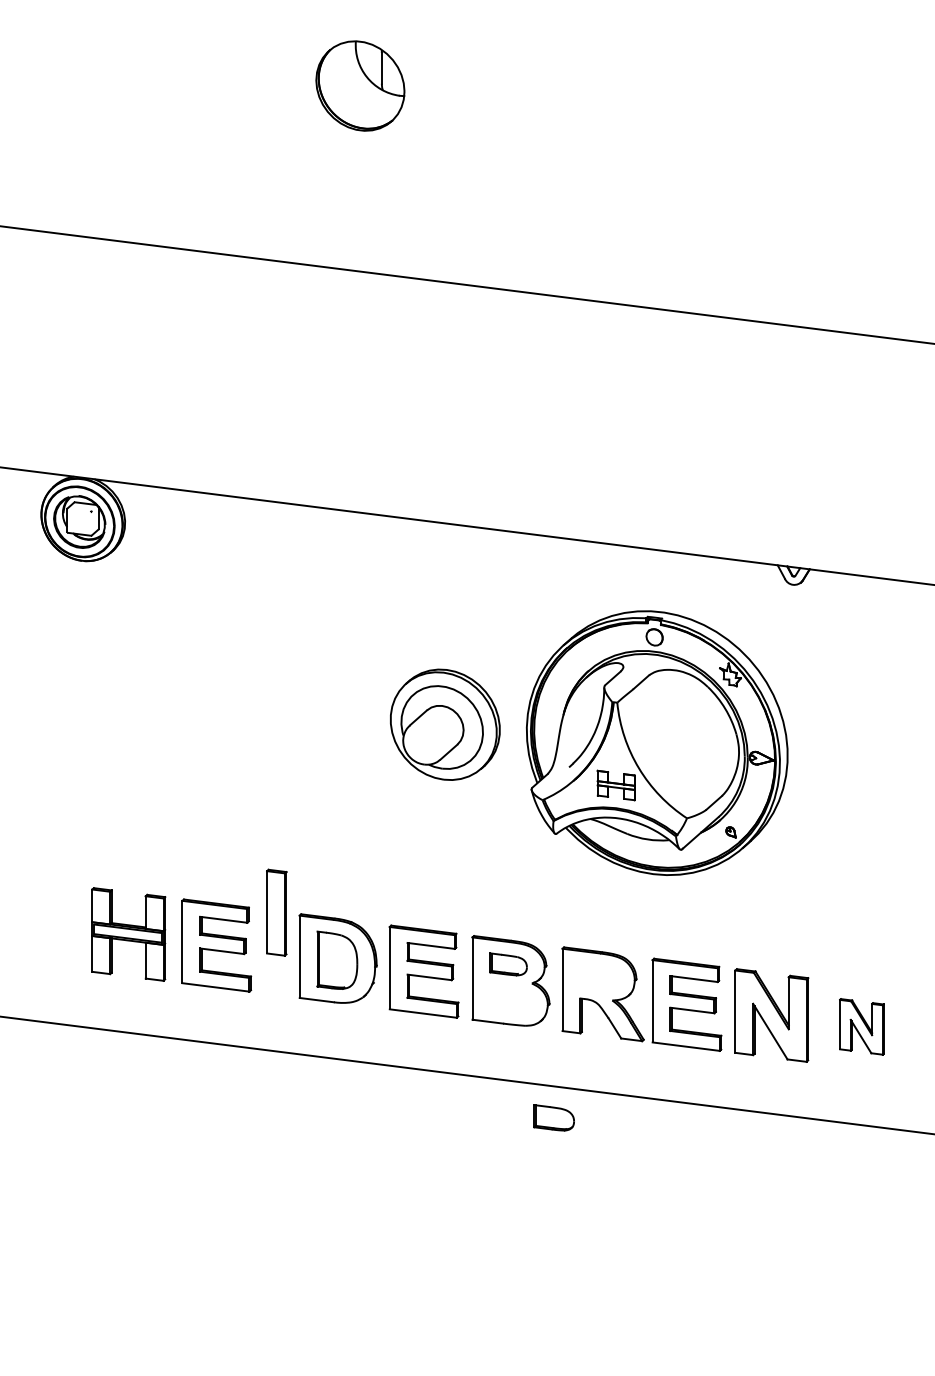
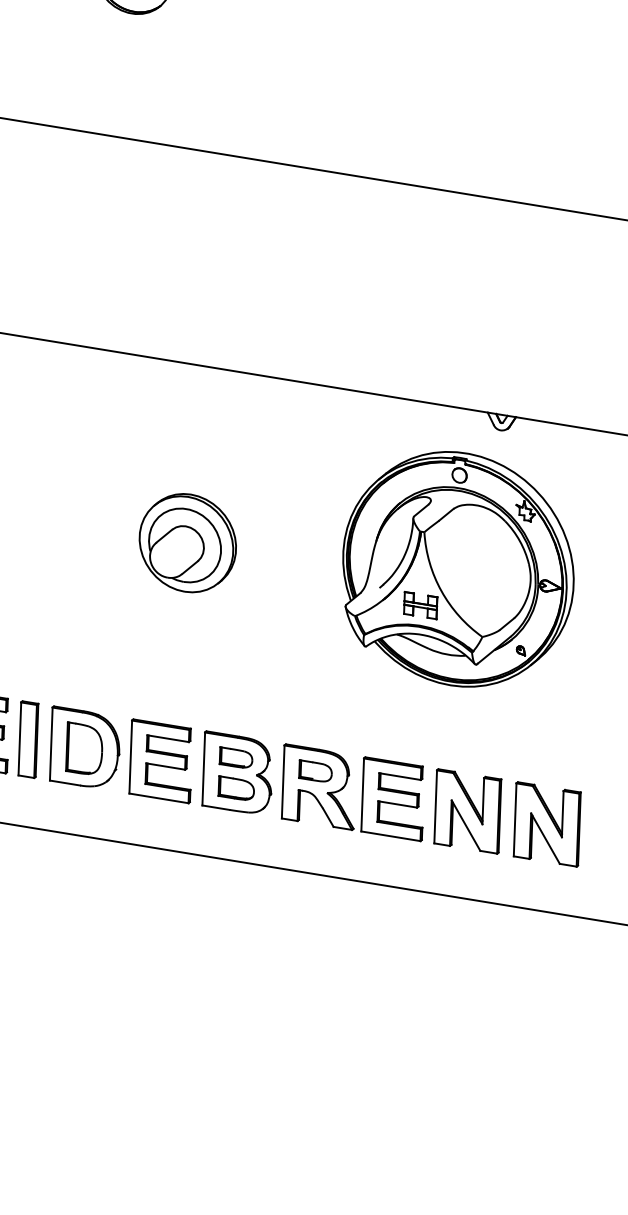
part: (657, 742) -> (458, 568), moved
part: (276, 912) -> (28, 739), moved
part: (598, 975) -> (315, 770), added
part: (861, 1026) -> (546, 824), size x1.67
part: (553, 1117) -> (235, 787), moved

